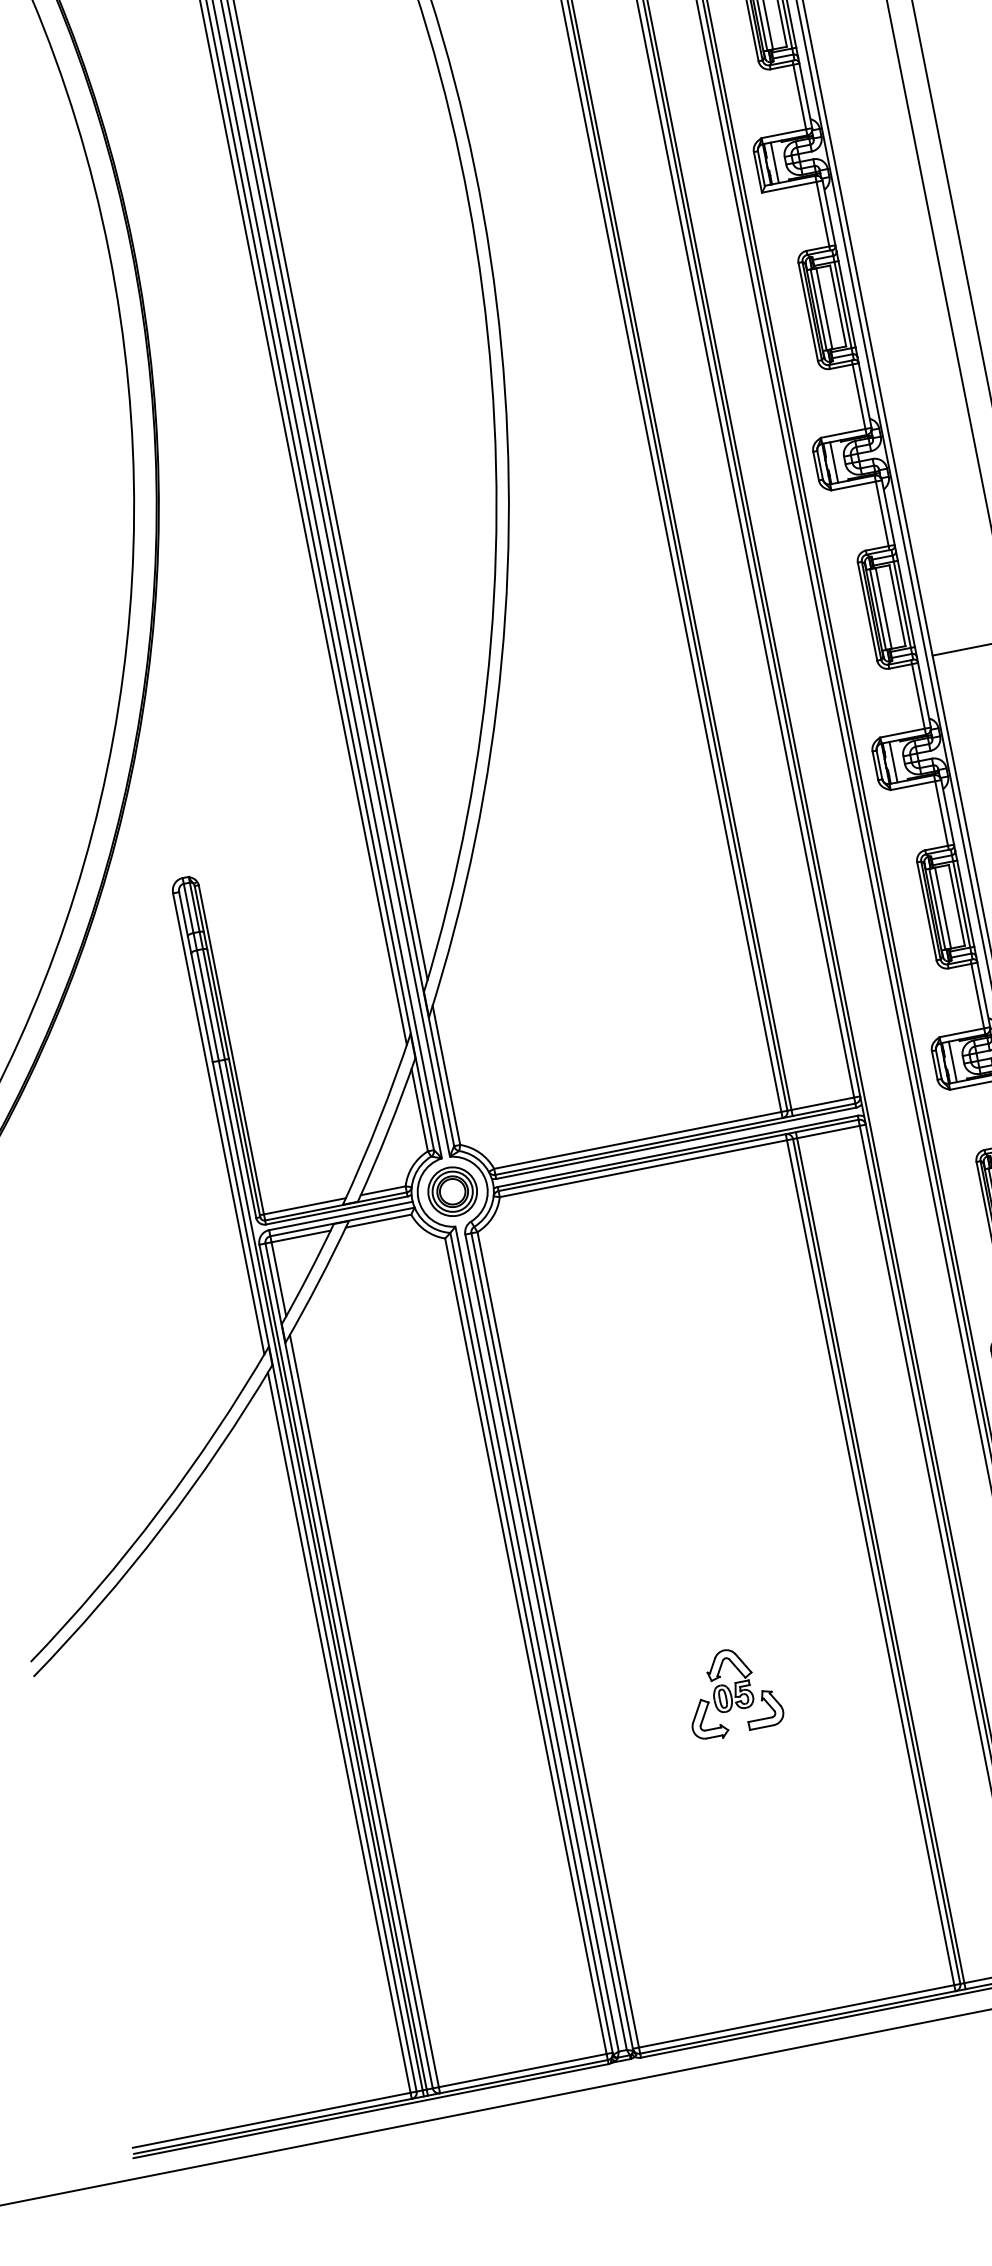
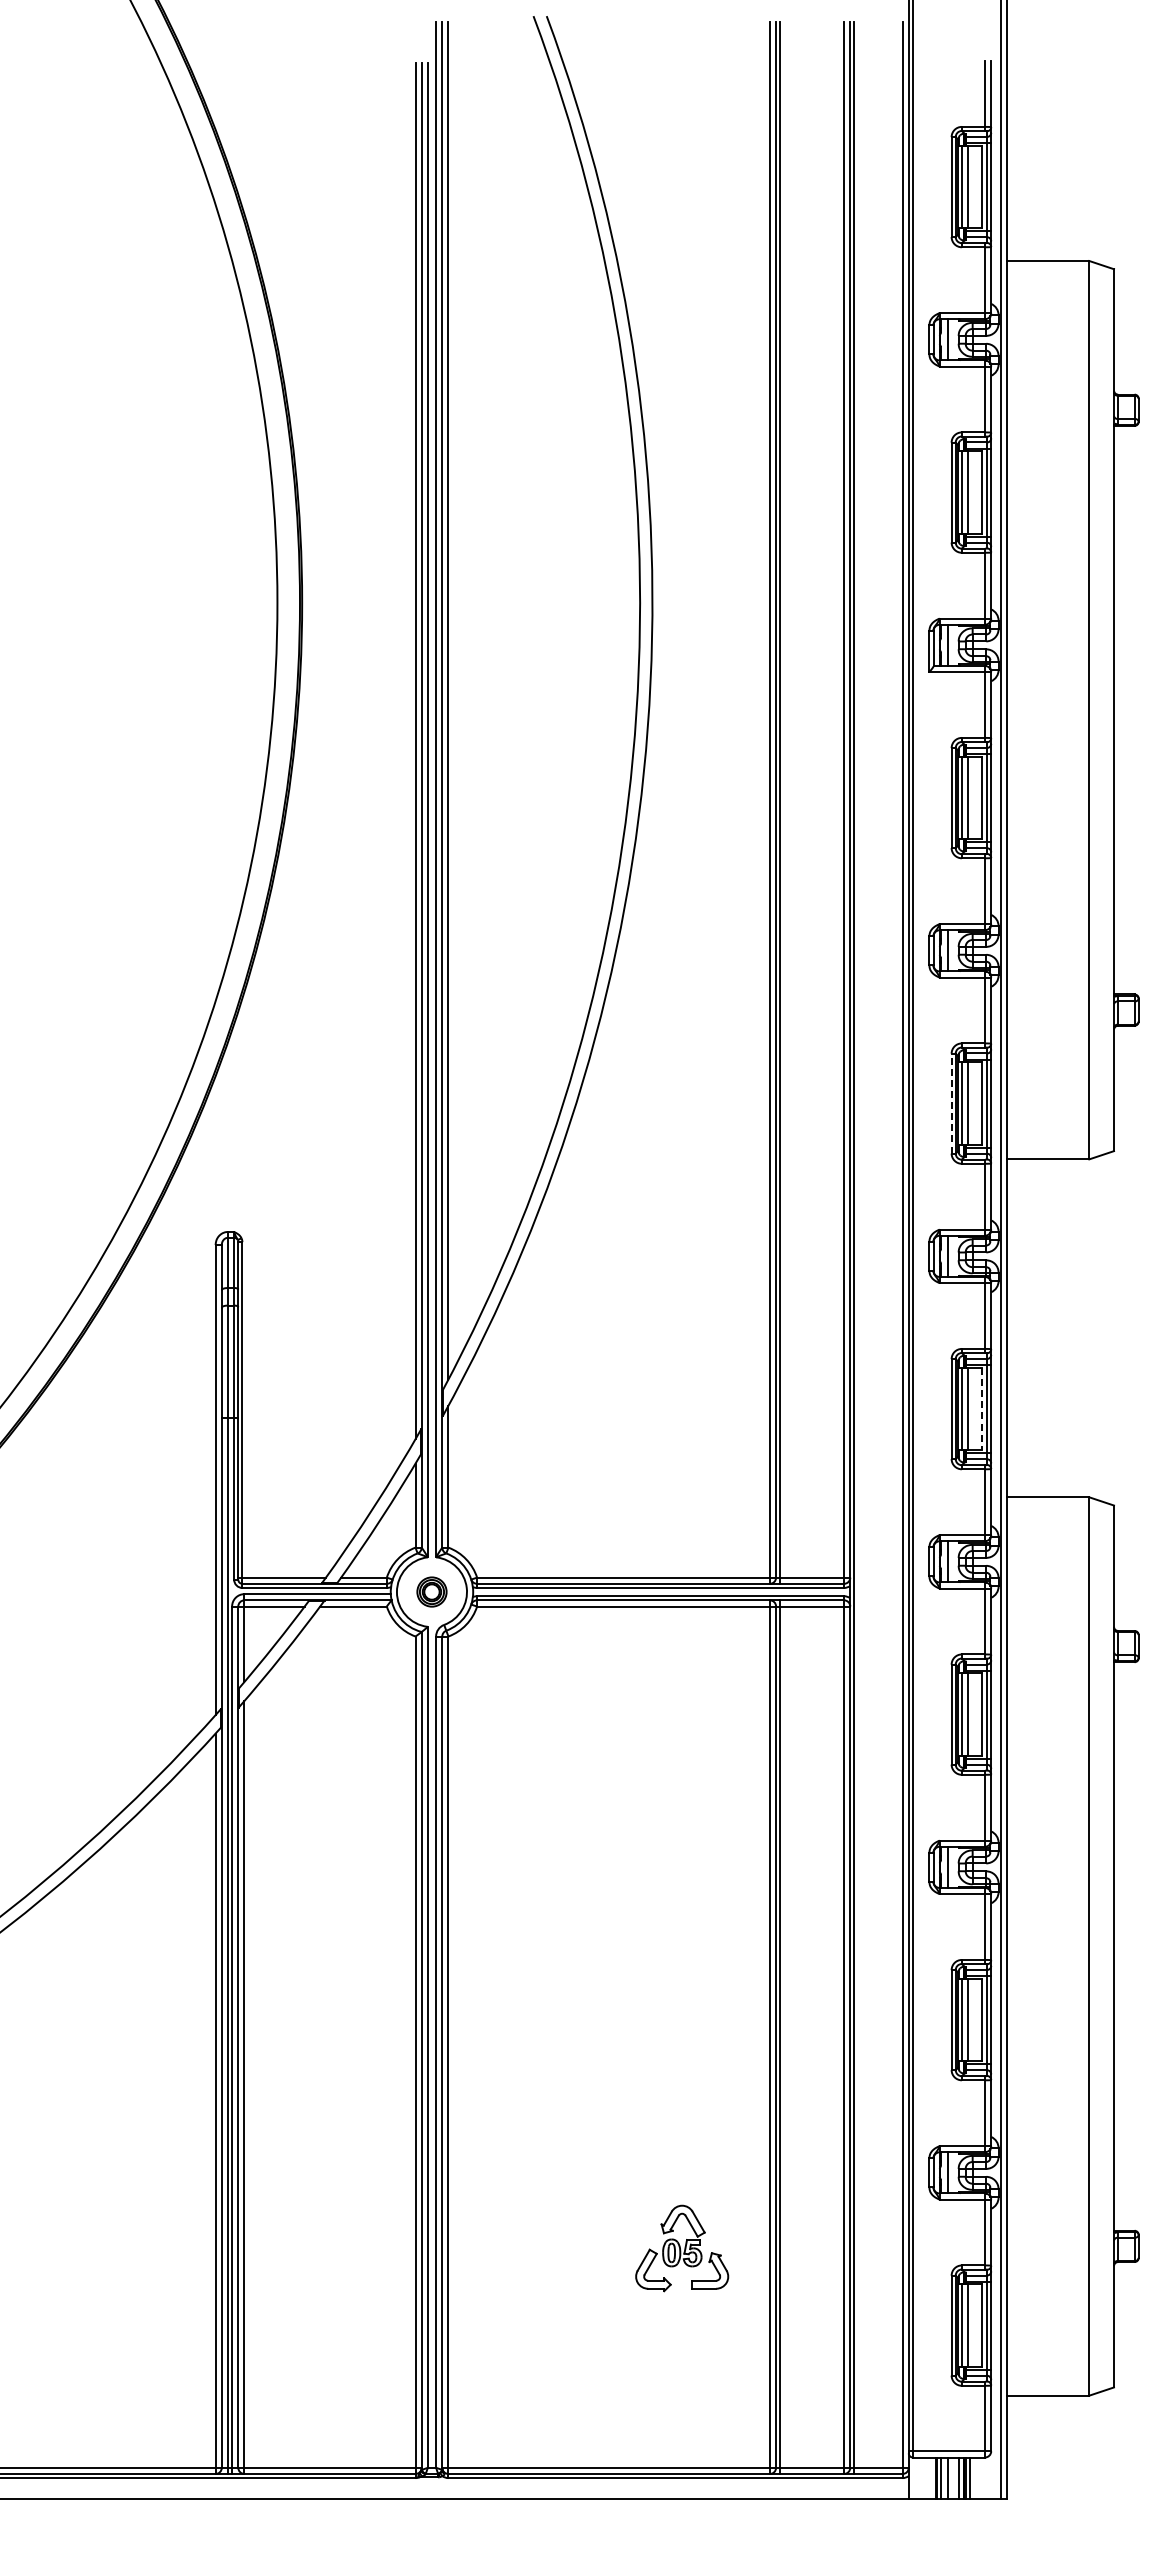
line: (867, 611) -> (951, 1103), solid -> dashed
line: (957, 905) -> (982, 1409), solid -> dashed
part: (452, 1191) -> (431, 1591), size x0.6
part: (732, 1692) -> (682, 2248), moved

